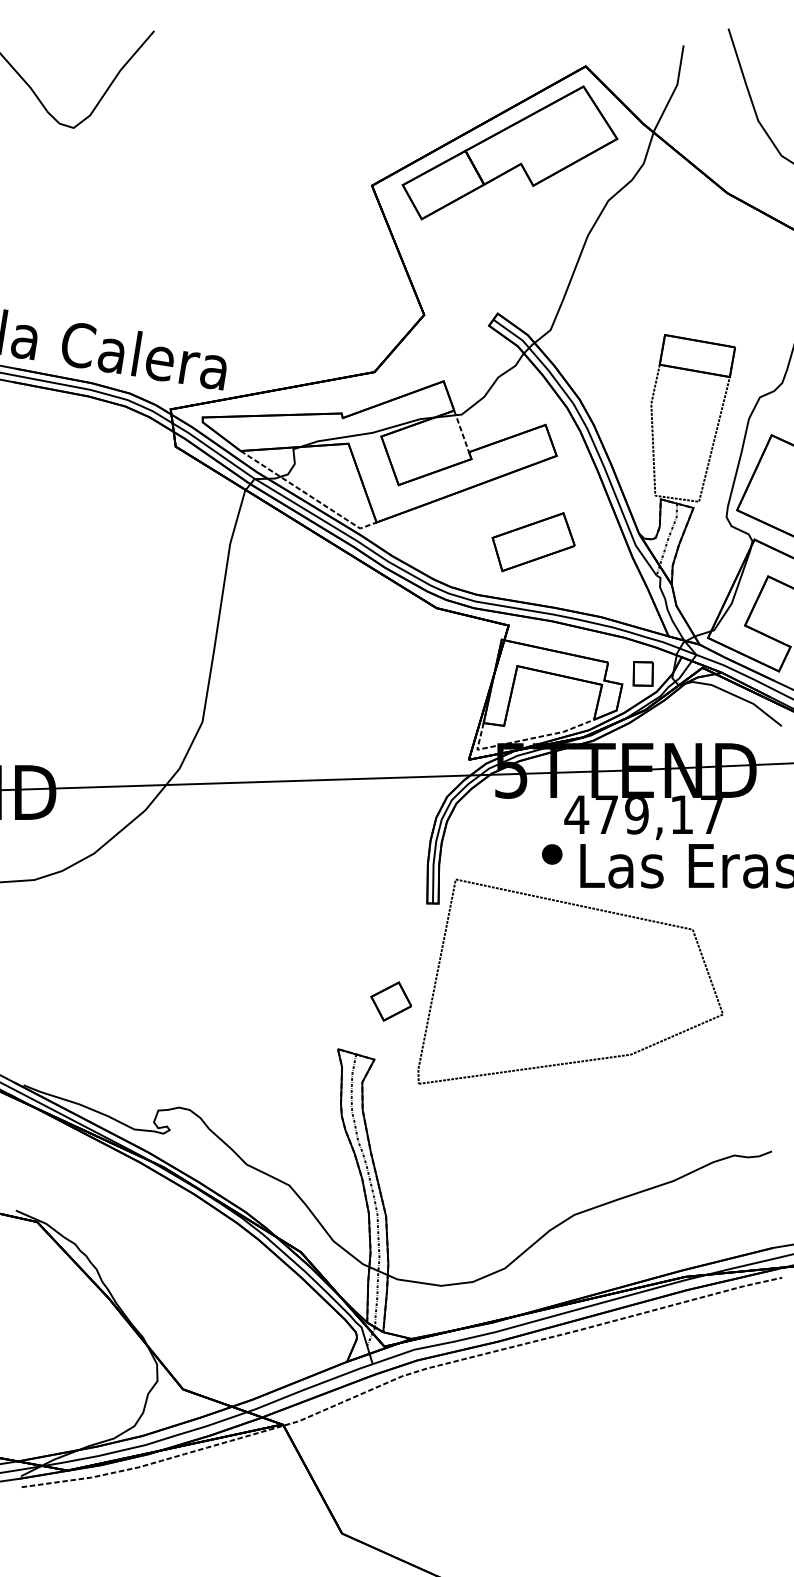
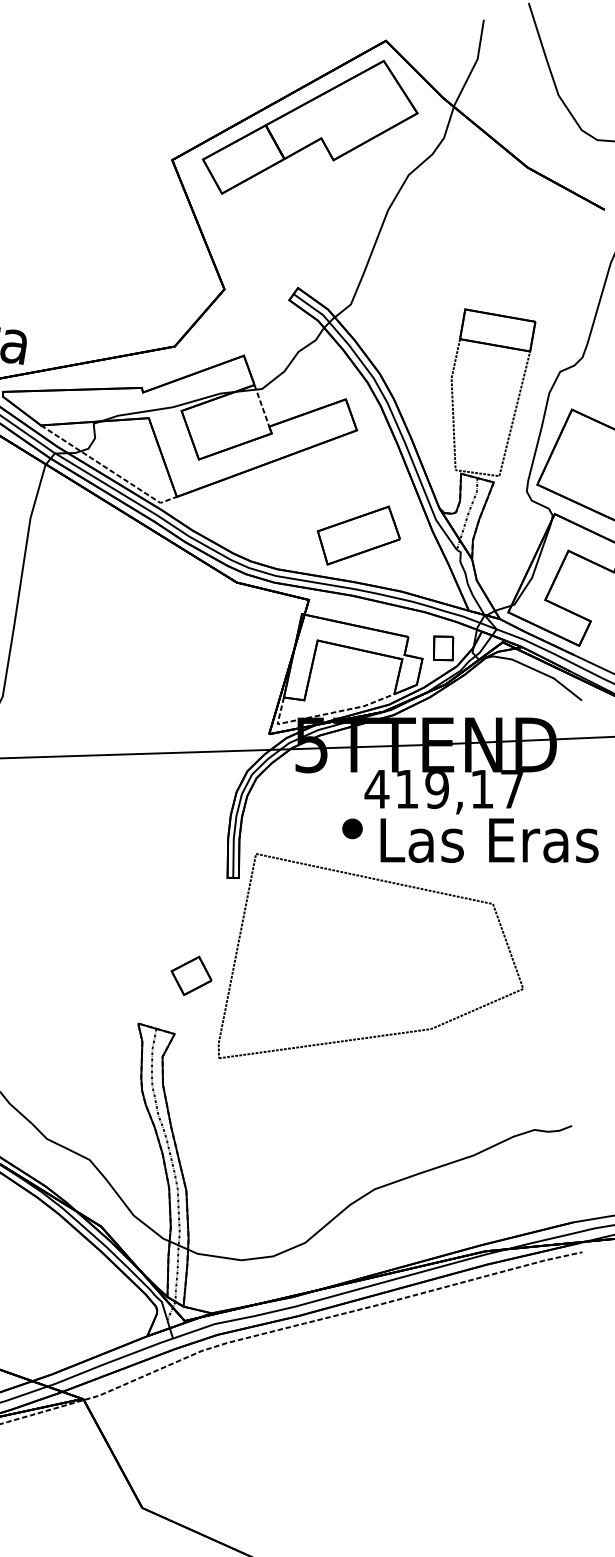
part: (533, 542) -> (358, 535), moved
text: (606, 814) -> (406, 788), 479,17 -> 419,17

